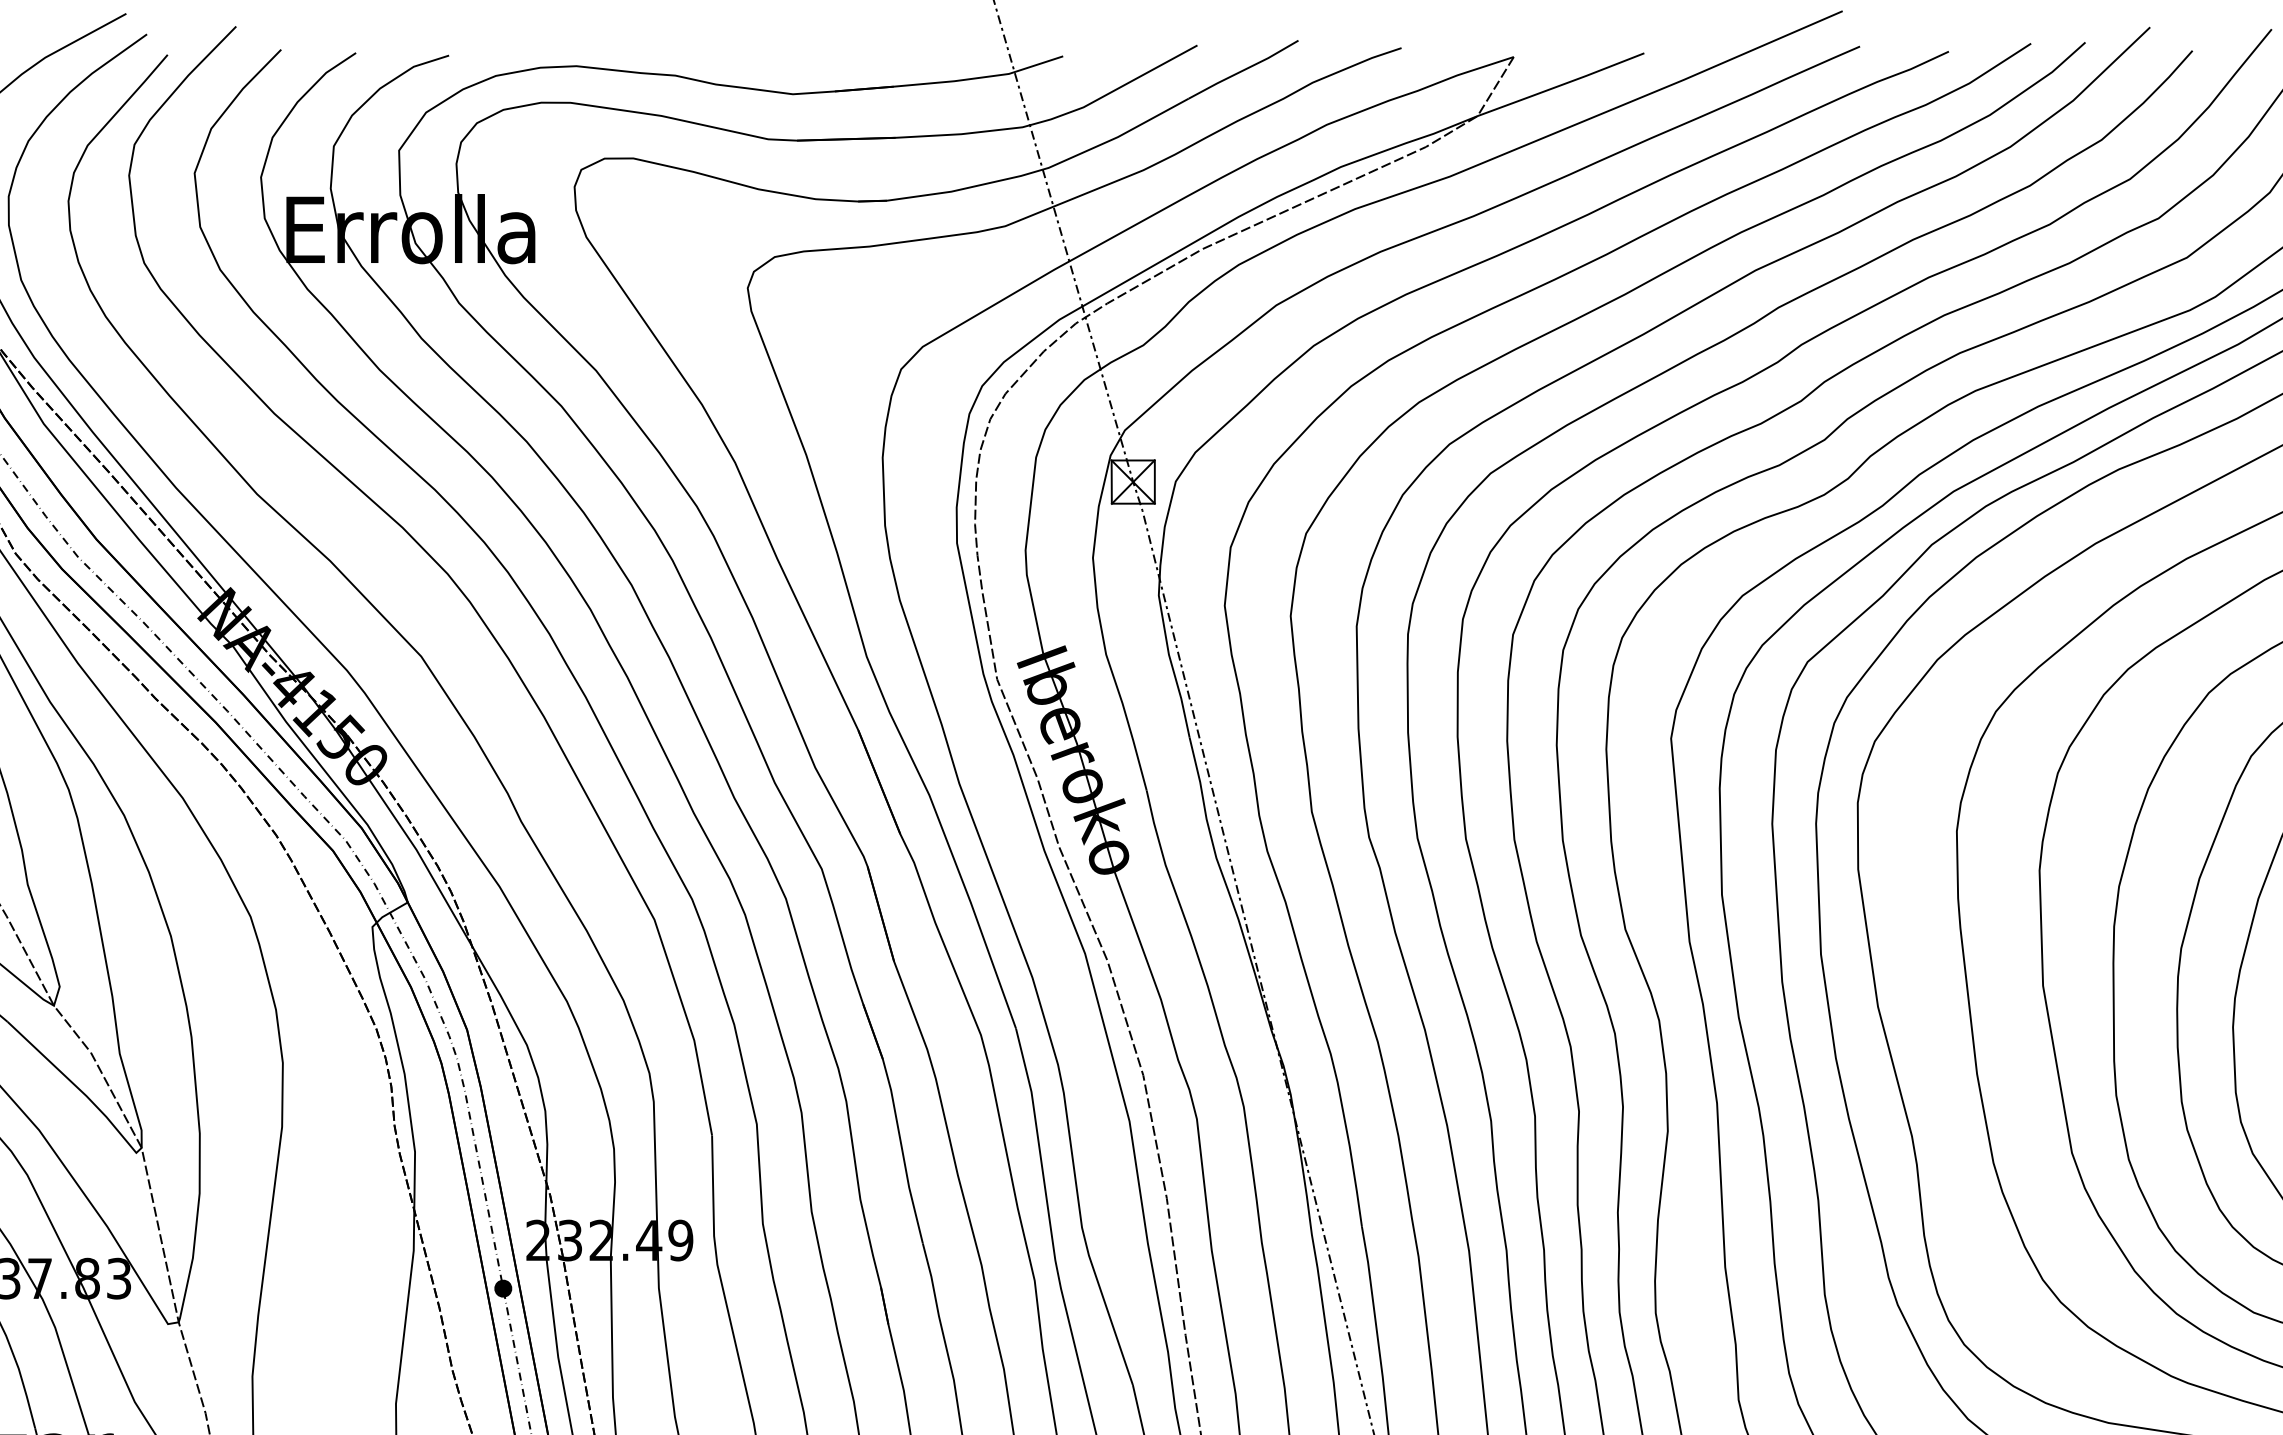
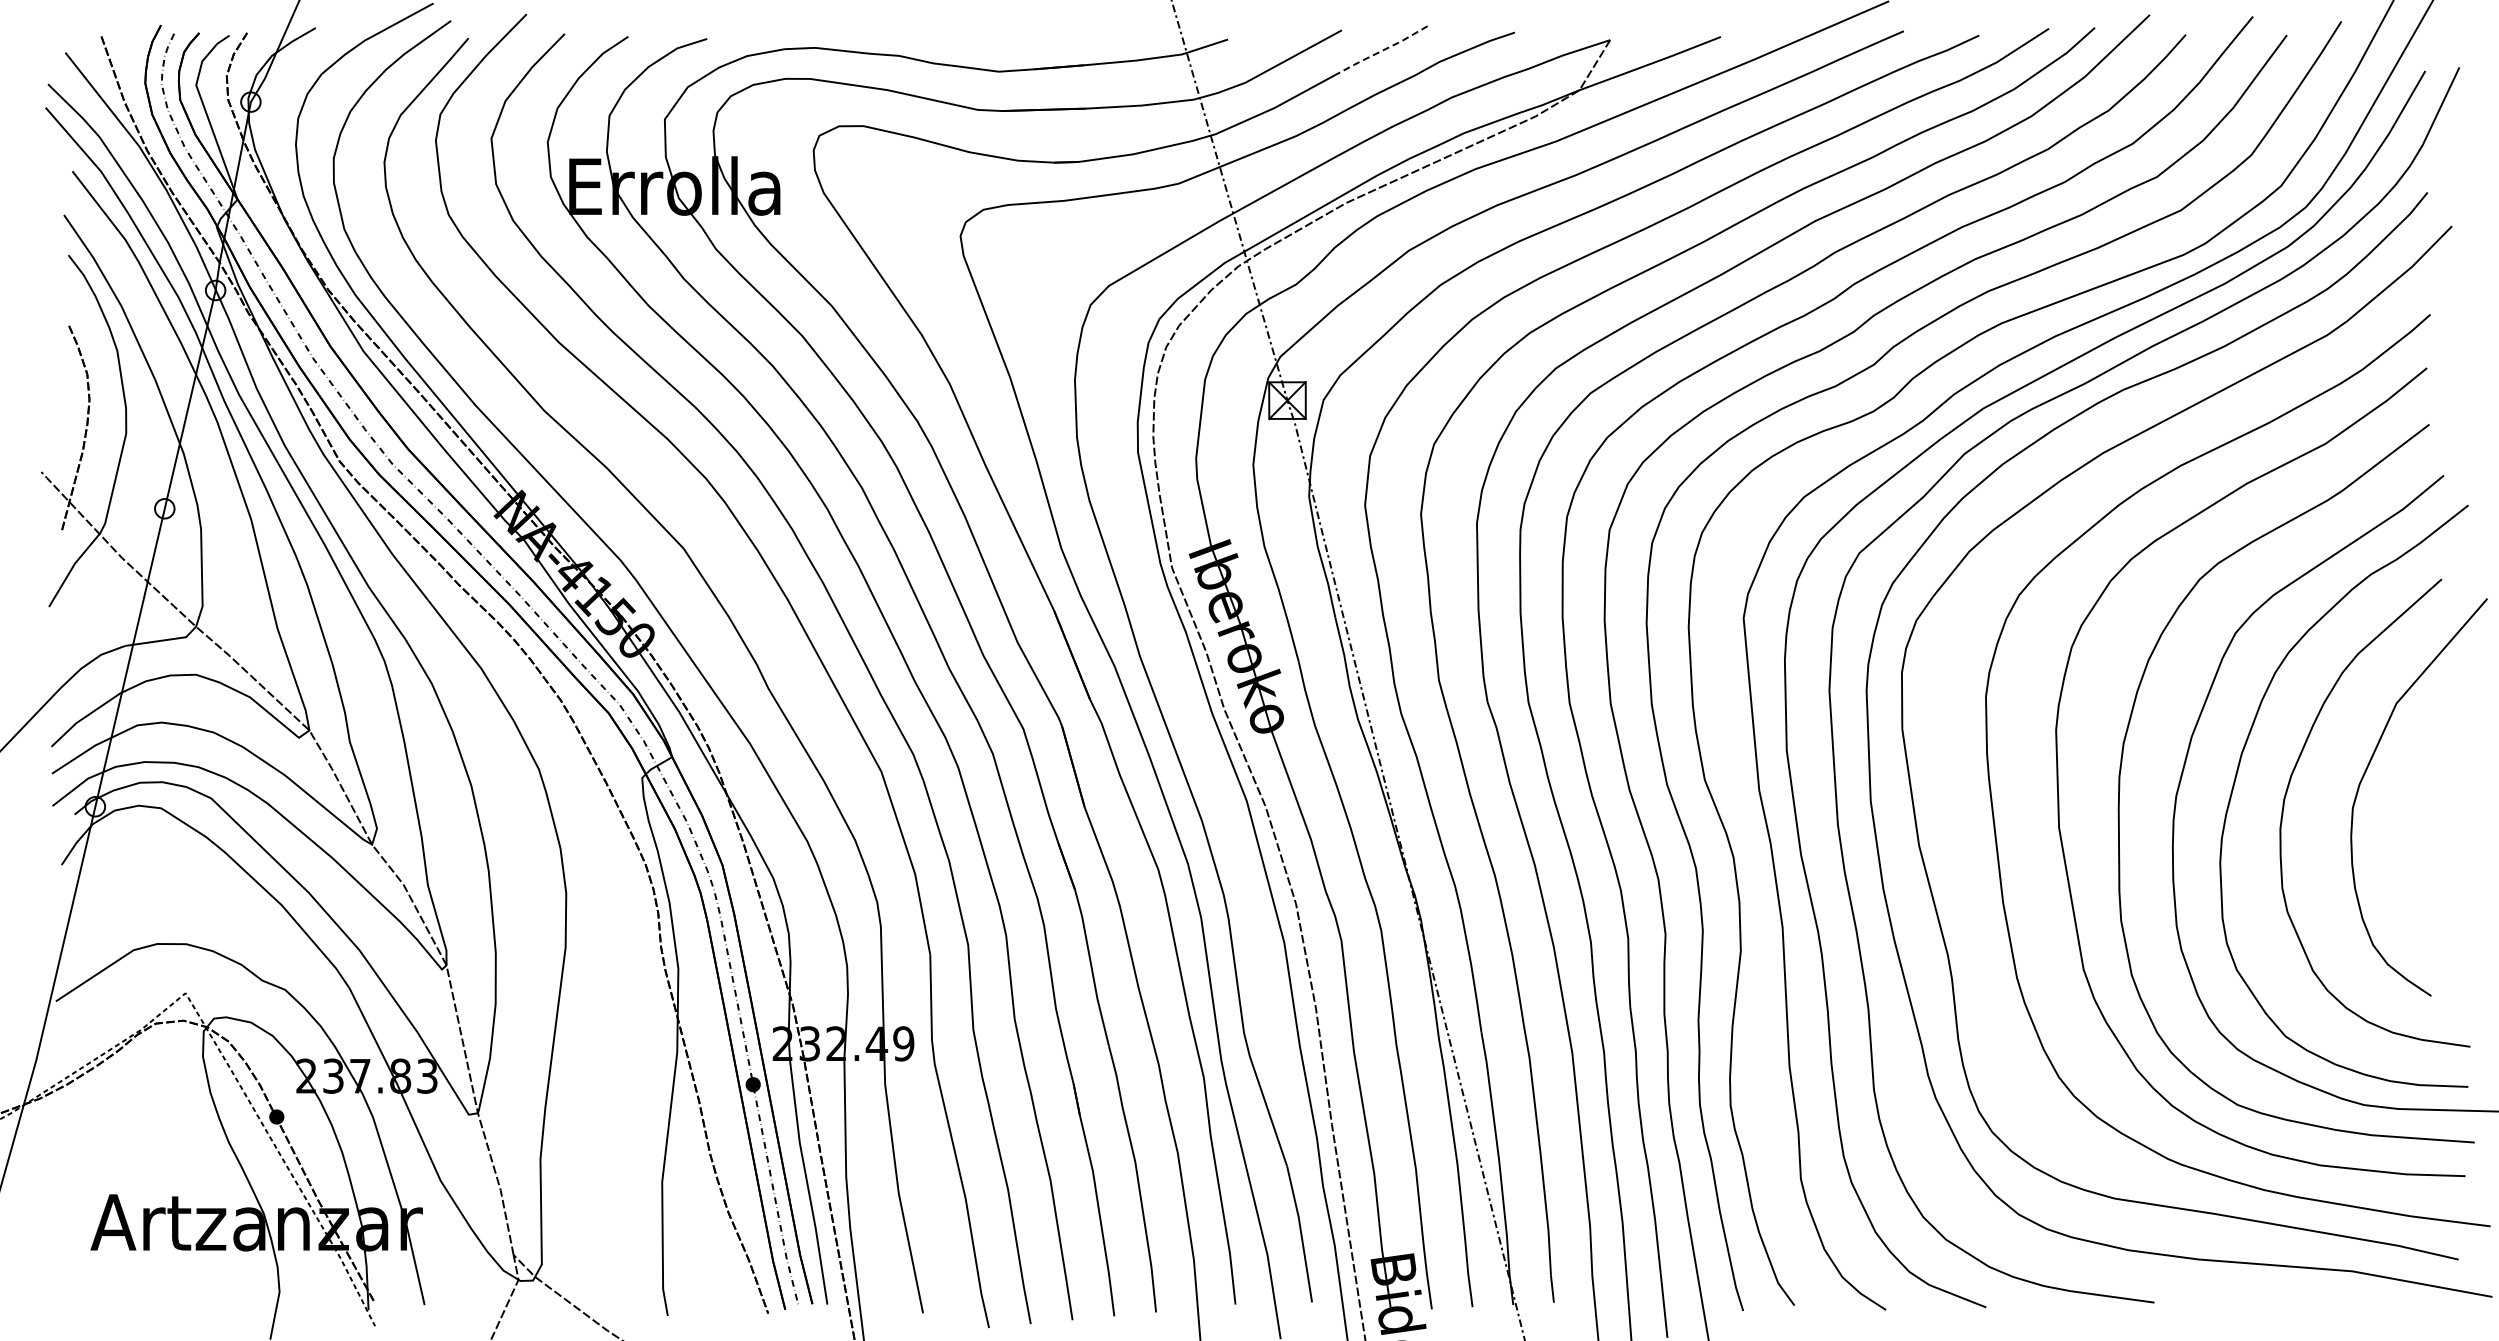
line: (1242, 70) -> (1380, 51), solid -> dashed

